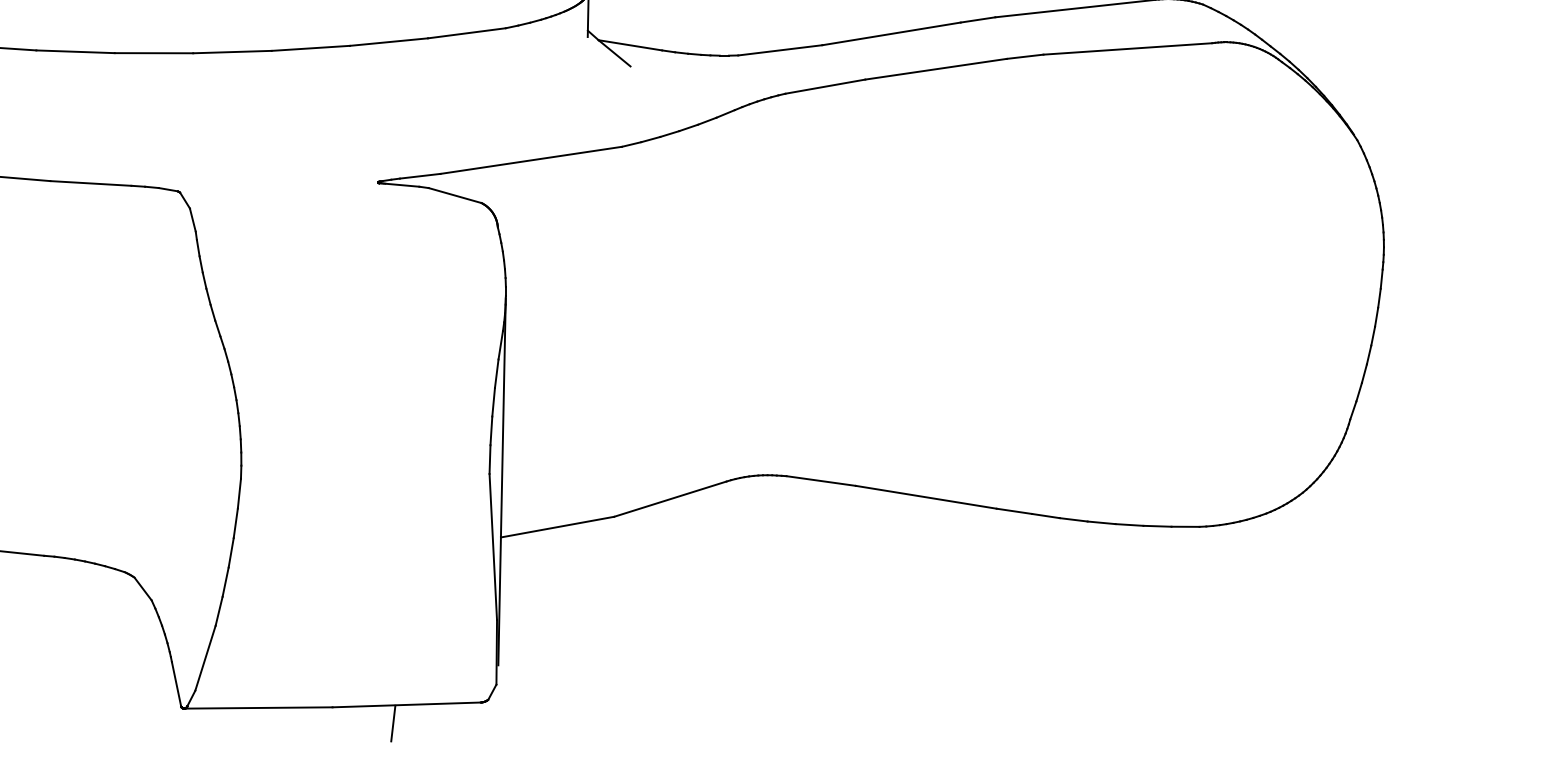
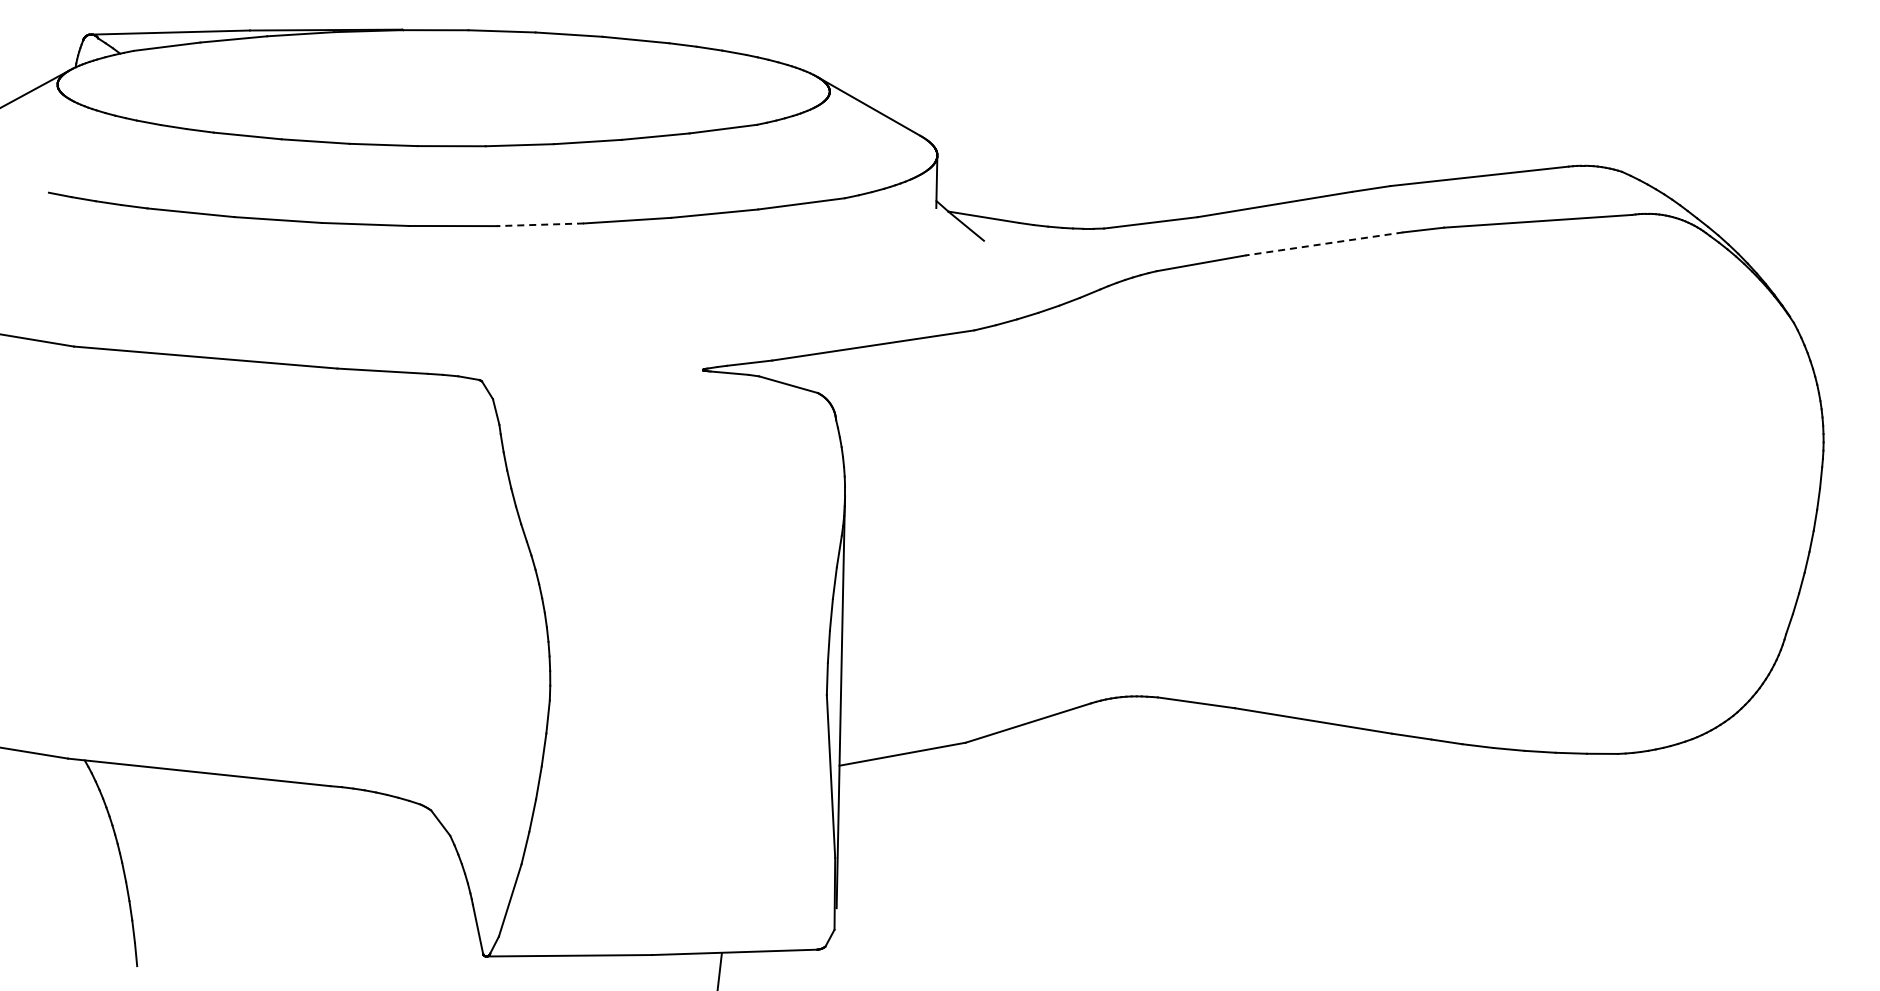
line: (232, 51) -> (540, 224), solid -> dashed
line: (936, 68) -> (1324, 243), solid -> dashed

